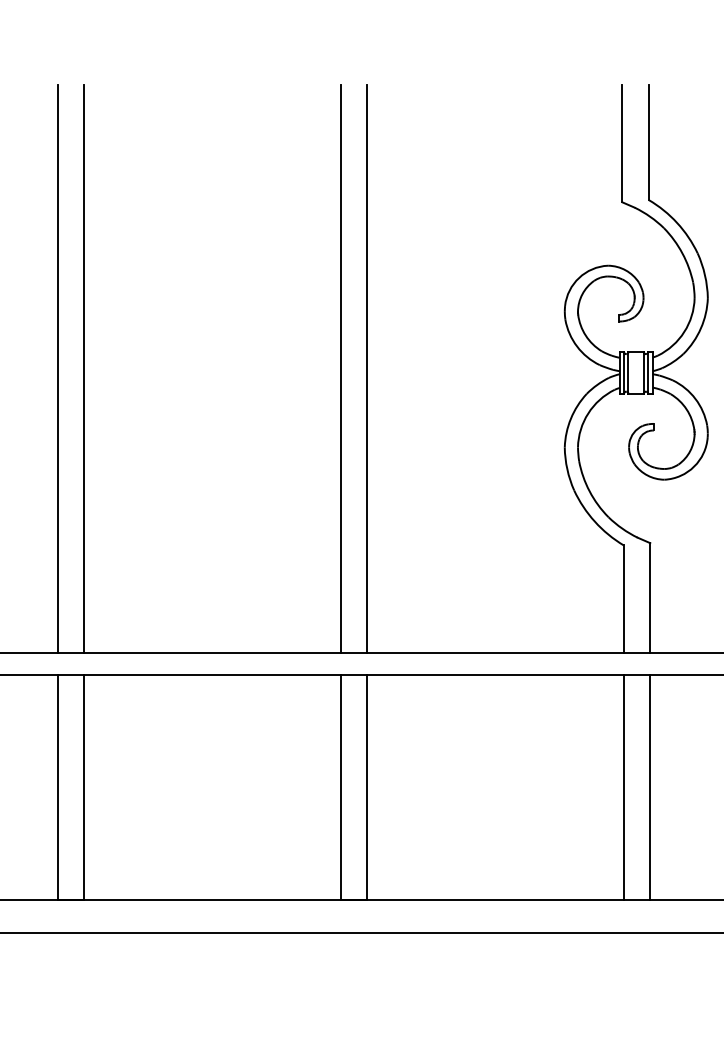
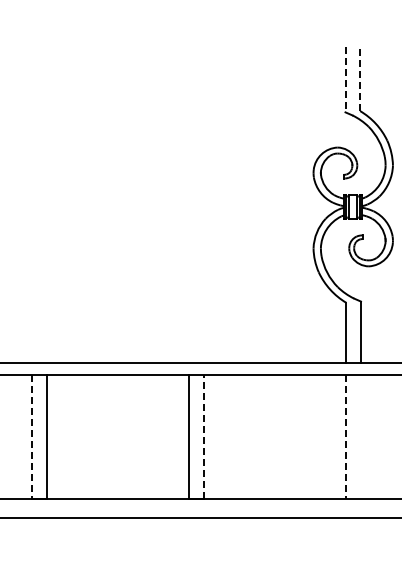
line: (649, 141) -> (360, 78), solid -> dashed
line: (622, 143) -> (345, 79), solid -> dashed
line: (58, 368) -> (32, 204), removed
line: (83, 368) -> (46, 204), removed
line: (341, 368) -> (189, 204), removed
line: (366, 368) -> (203, 204), removed
line: (366, 786) -> (203, 436), solid -> dashed
line: (651, 786) -> (361, 436), removed
line: (58, 788) -> (32, 437), solid -> dashed
line: (624, 788) -> (346, 437), solid -> dashed

